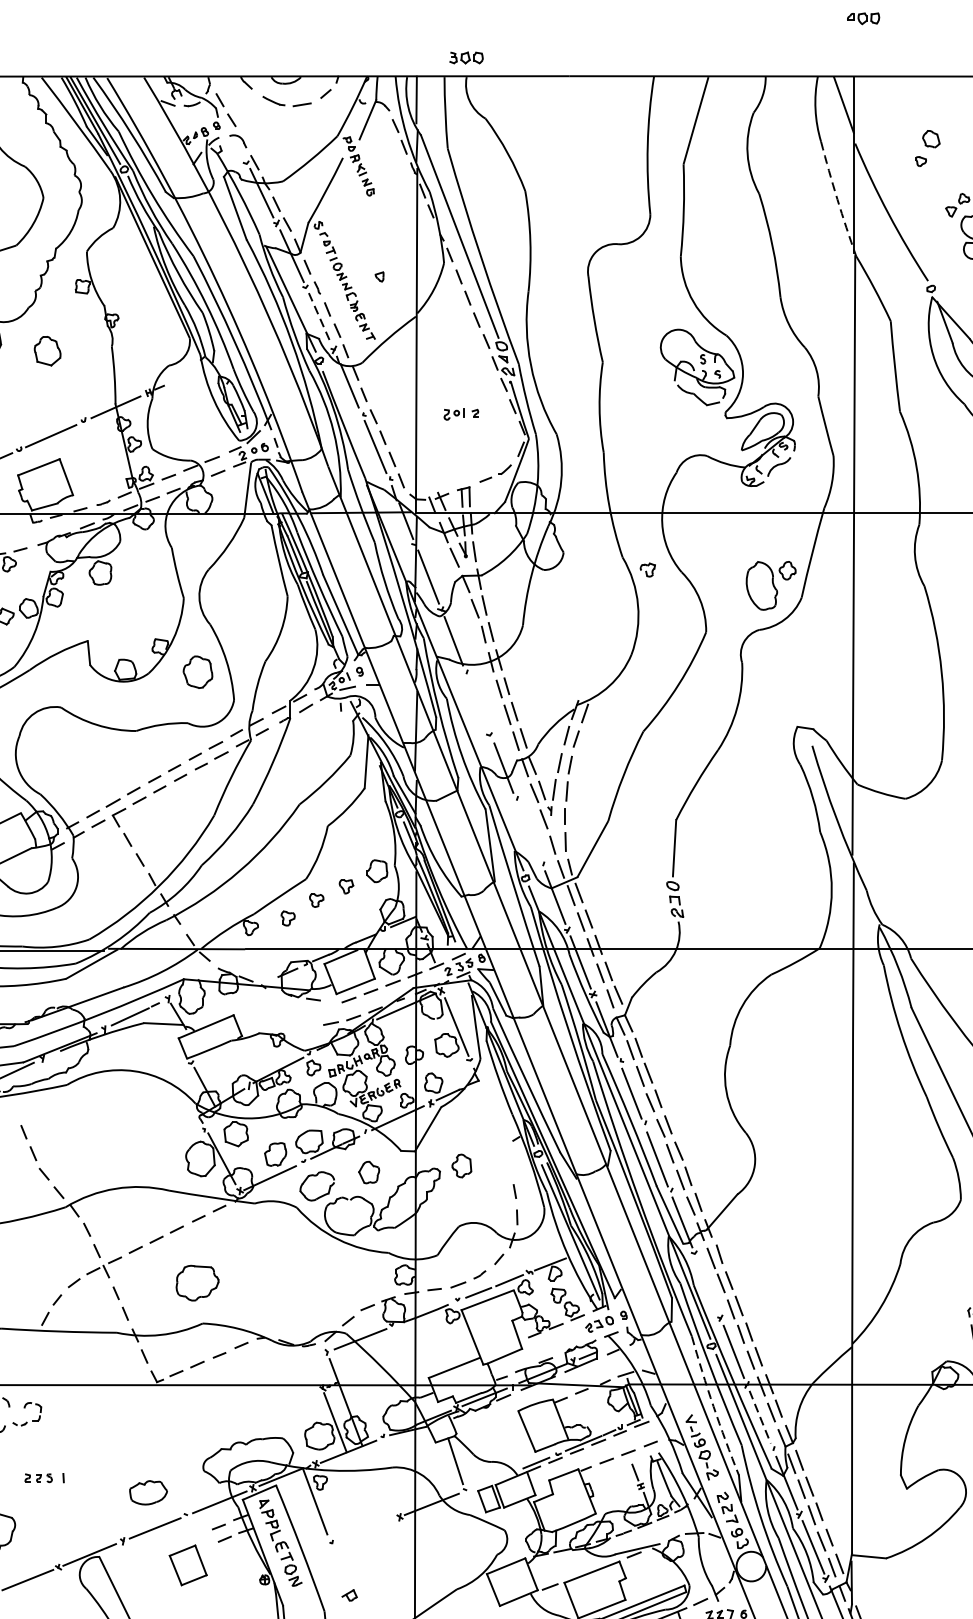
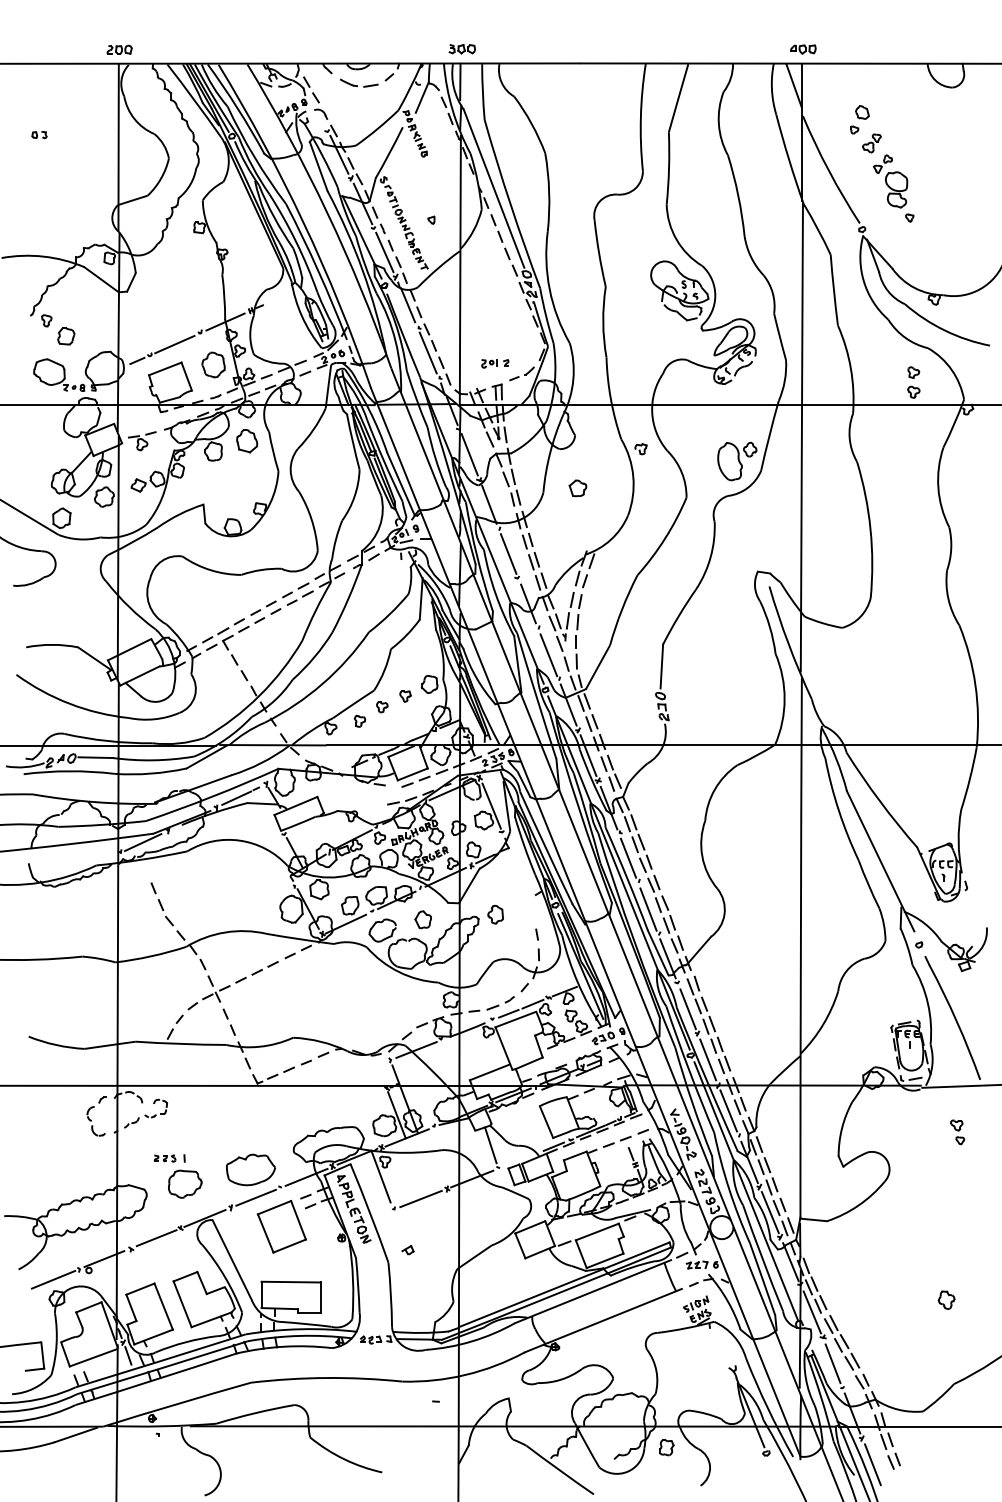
part: (863, 18) -> (803, 49), moved
part: (465, 58) -> (461, 49), moved
part: (942, 178) -> (871, 143), added
arc: (838, 199) -> (789, 159), dashed -> solid
line: (320, 318) -> (385, 252), dashed -> solid
part: (48, 351) -> (247, 441), moved
part: (461, 414) -> (495, 363), moved
part: (566, 620) -> (577, 488), added
part: (197, 671) -> (213, 364), moved
line: (478, 703) -> (508, 553), added
line: (529, 834) -> (548, 655), added
part: (197, 1282) -> (185, 1183), moved
line: (707, 1287) -> (687, 1009), added
arc: (713, 1406) -> (692, 1102), dashed -> solid
line: (759, 1417) -> (728, 1111), dashed -> solid
part: (147, 1492) -> (250, 1169), size x1.67
line: (365, 1529) -> (420, 1198), added
part: (187, 1565) -> (281, 1226), size x1.67

